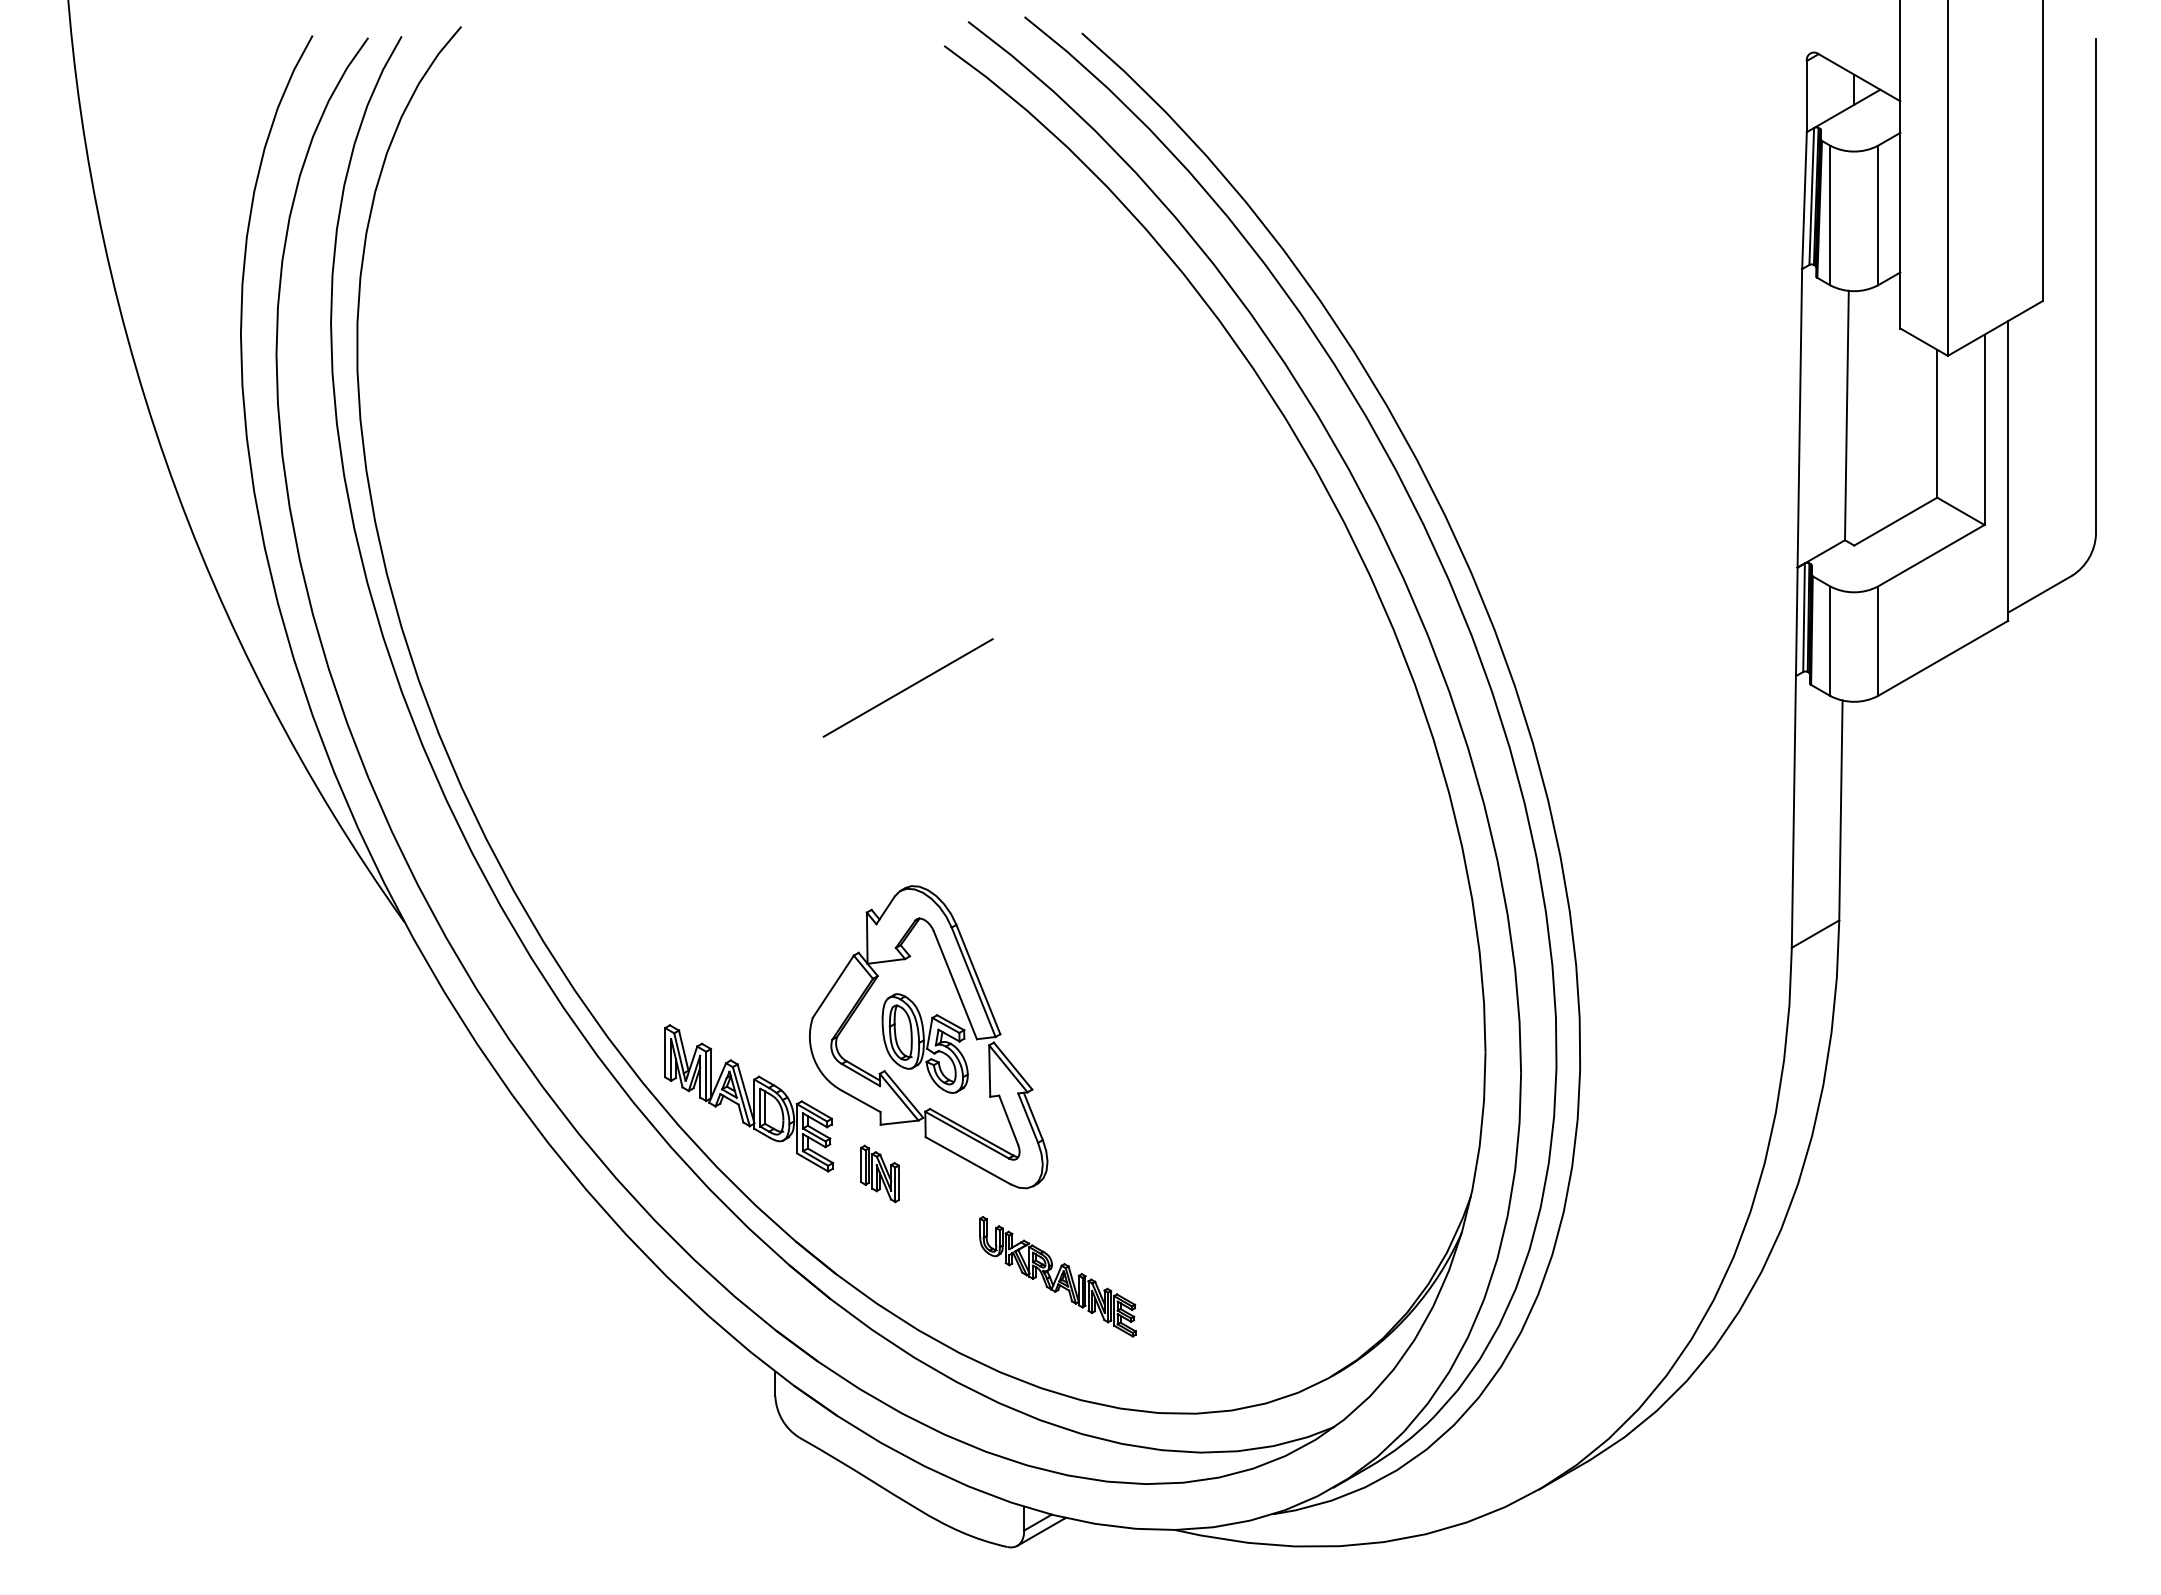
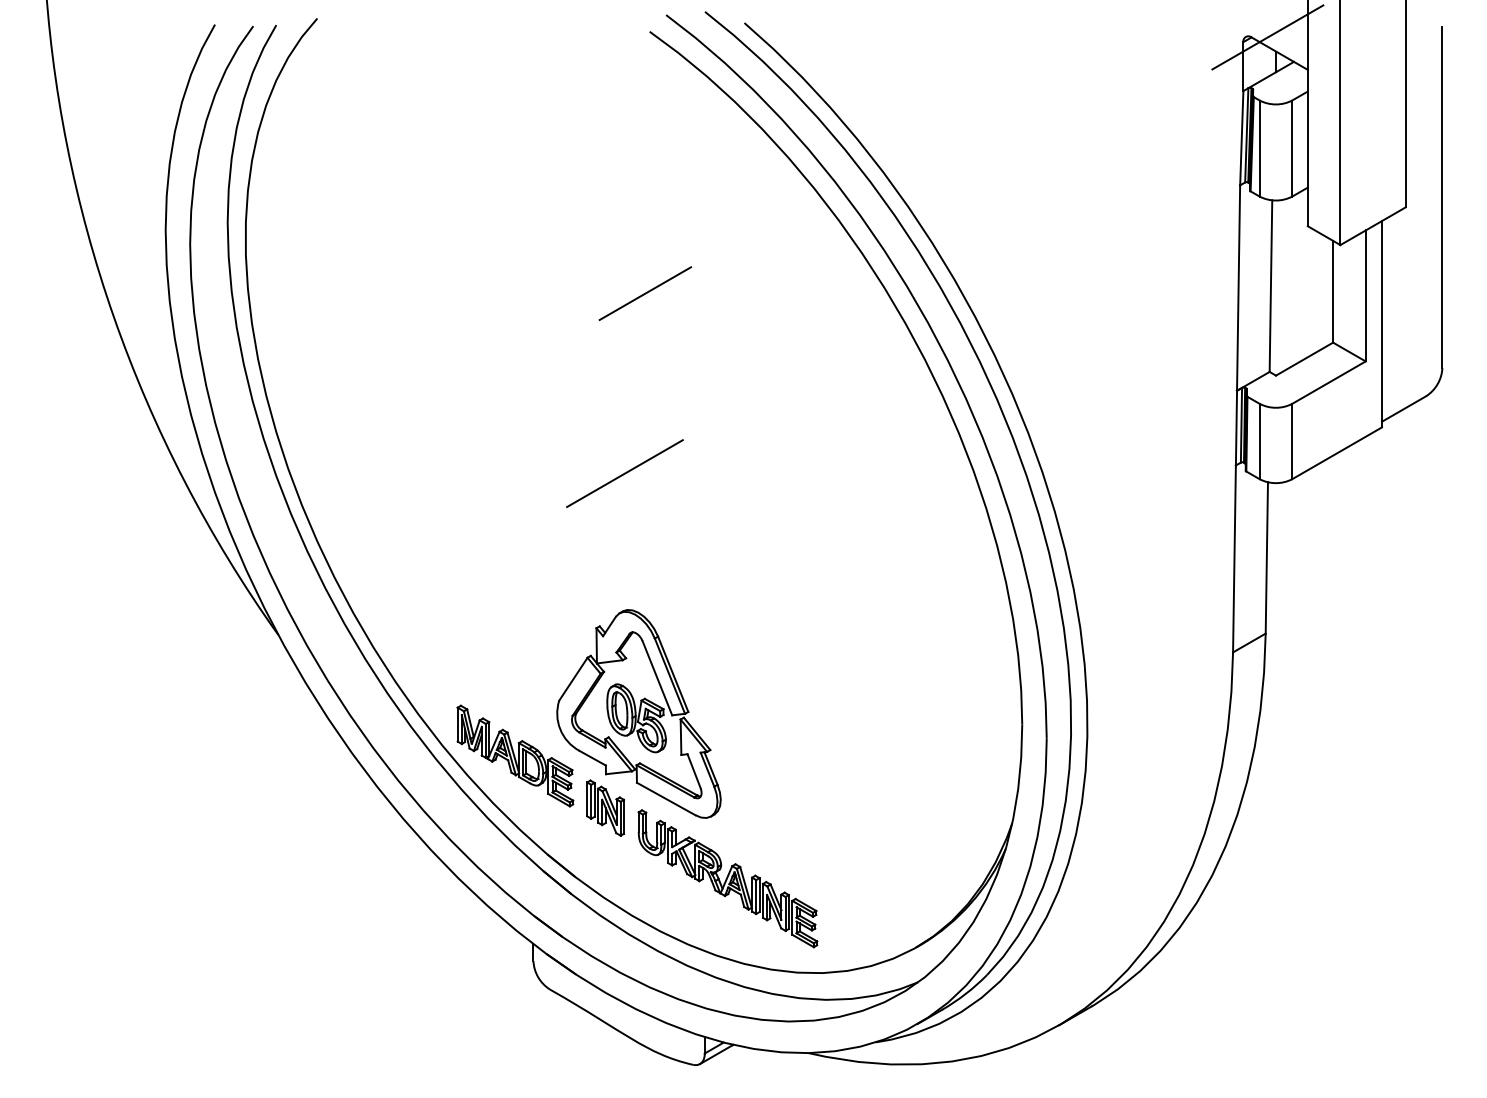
line: (1841, 52) -> (1267, 36), added
line: (938, 426) -> (645, 293), added
part: (879, 1173) -> (605, 807), size x1.43
part: (1057, 1276) -> (727, 878), size x1.67

